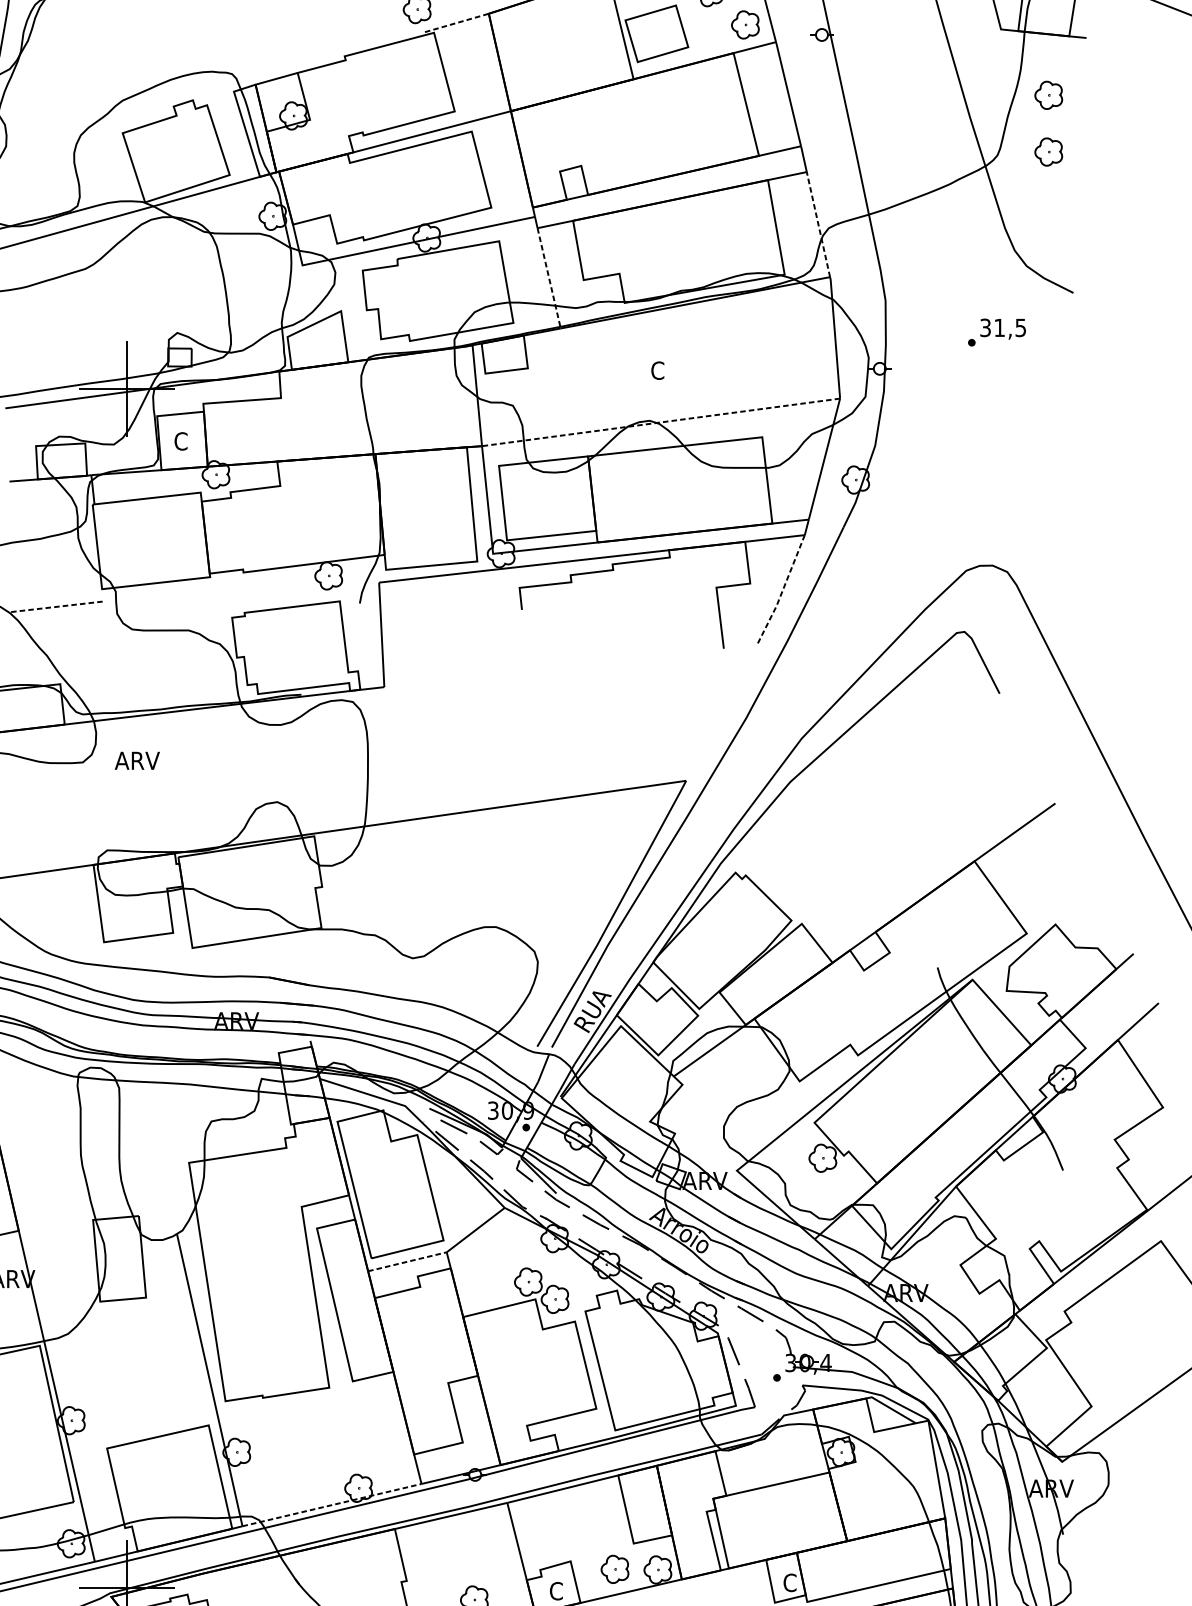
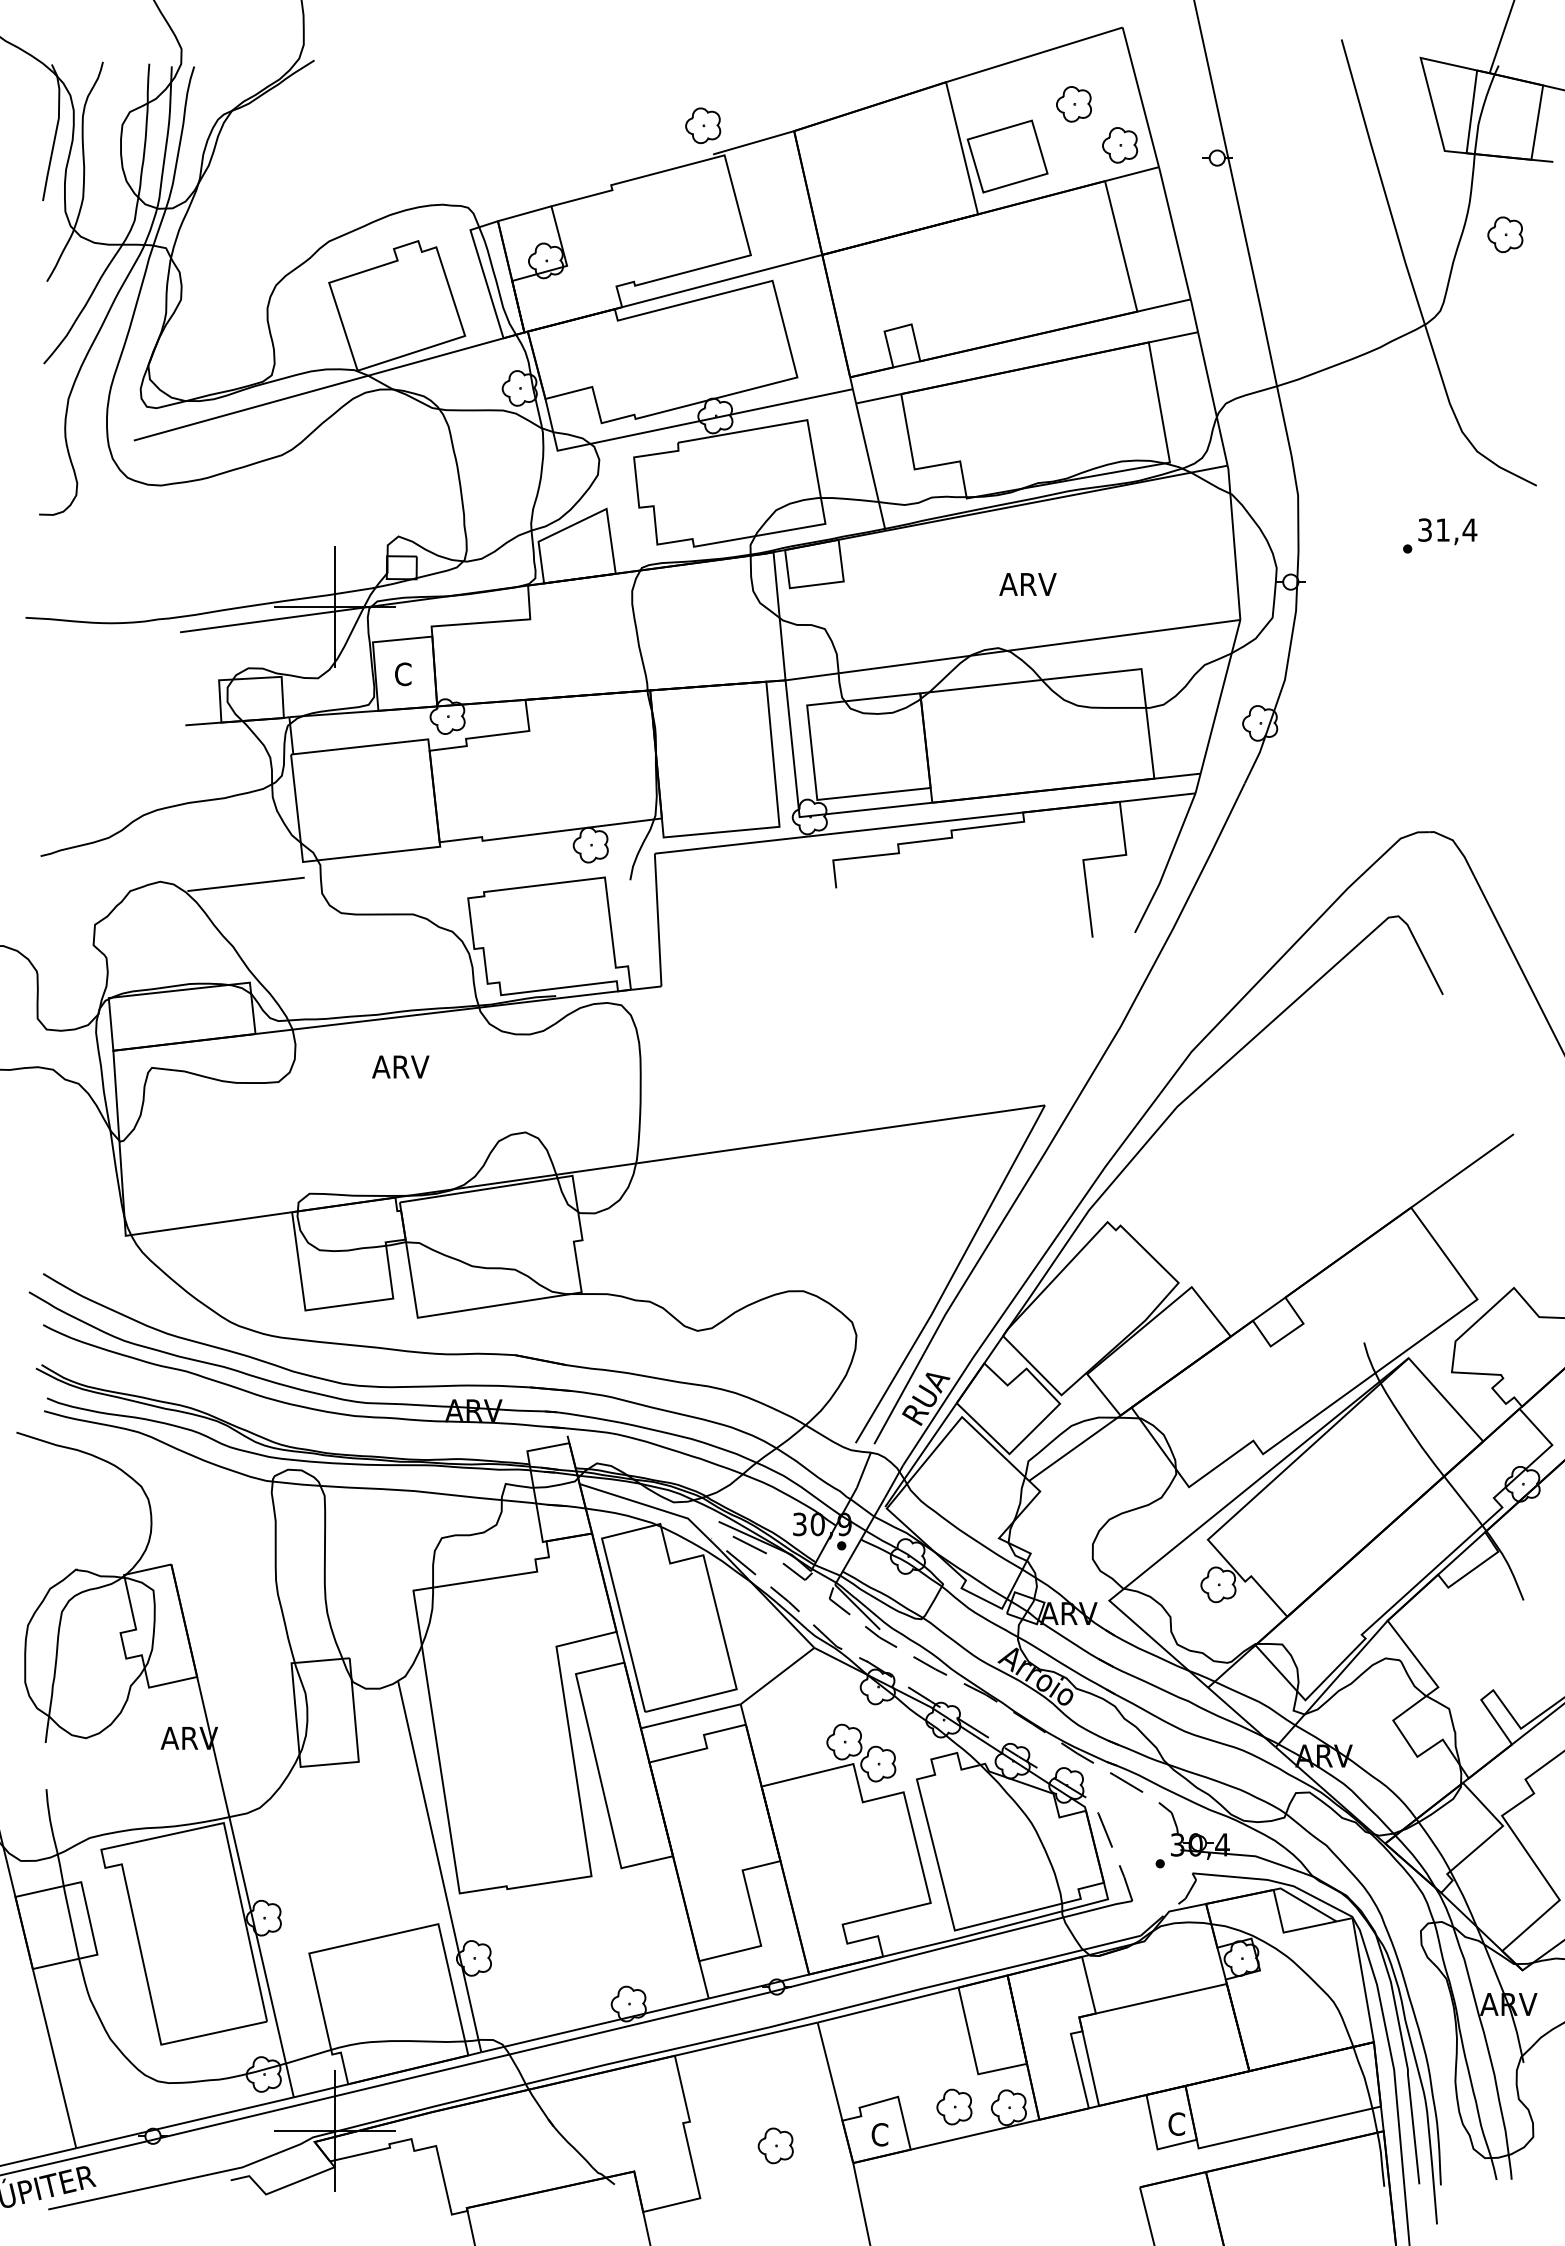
line: (457, 22) -> (754, 142), dashed -> solid
part: (1048, 151) -> (1505, 306), removed
line: (818, 224) -> (1212, 398), dashed -> solid
line: (548, 278) -> (870, 467), dashed -> solid
text: (1020, 327) -> (1469, 529), 31,5 -> 31,4
text: (672, 370) -> (1027, 584), C -> ARV
line: (660, 422) -> (1012, 650), dashed -> solid
line: (782, 591) -> (1167, 864), dashed -> solid
line: (57, 606) -> (246, 884), dashed -> solid
text: (137, 760) -> (400, 1066), moved
line: (407, 1261) -> (691, 1716), dashed -> solid
line: (331, 1505) -> (594, 2025), dashed -> solid

